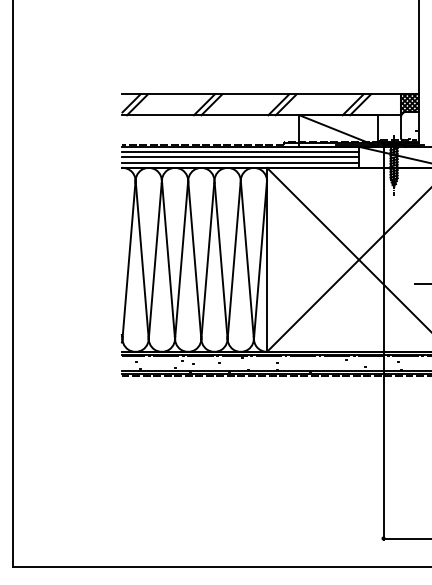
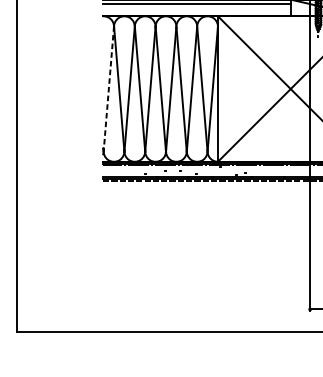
line: (240, 157) -> (196, 8), removed
line: (240, 162) -> (196, 12), removed
line: (129, 259) -> (109, 88), solid -> dashed

